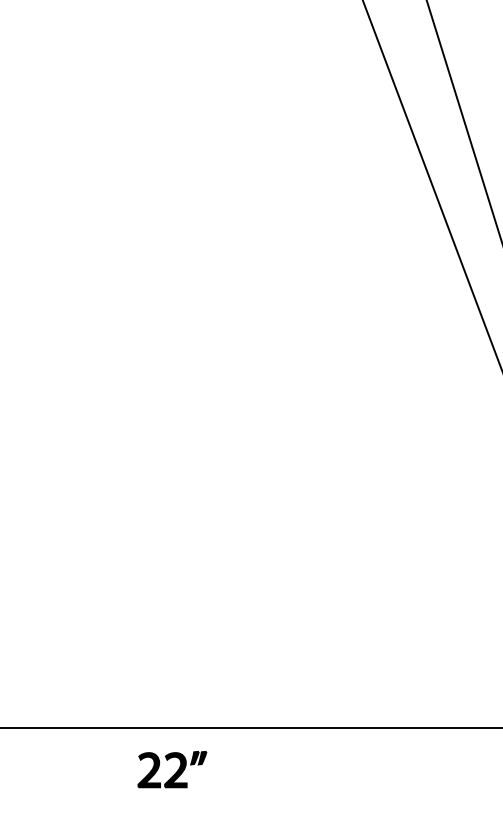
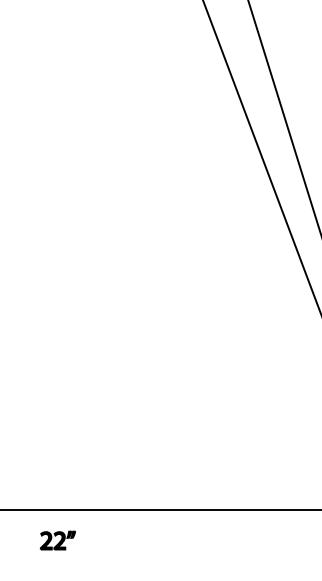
part: (172, 769) -> (58, 540), size x0.7

